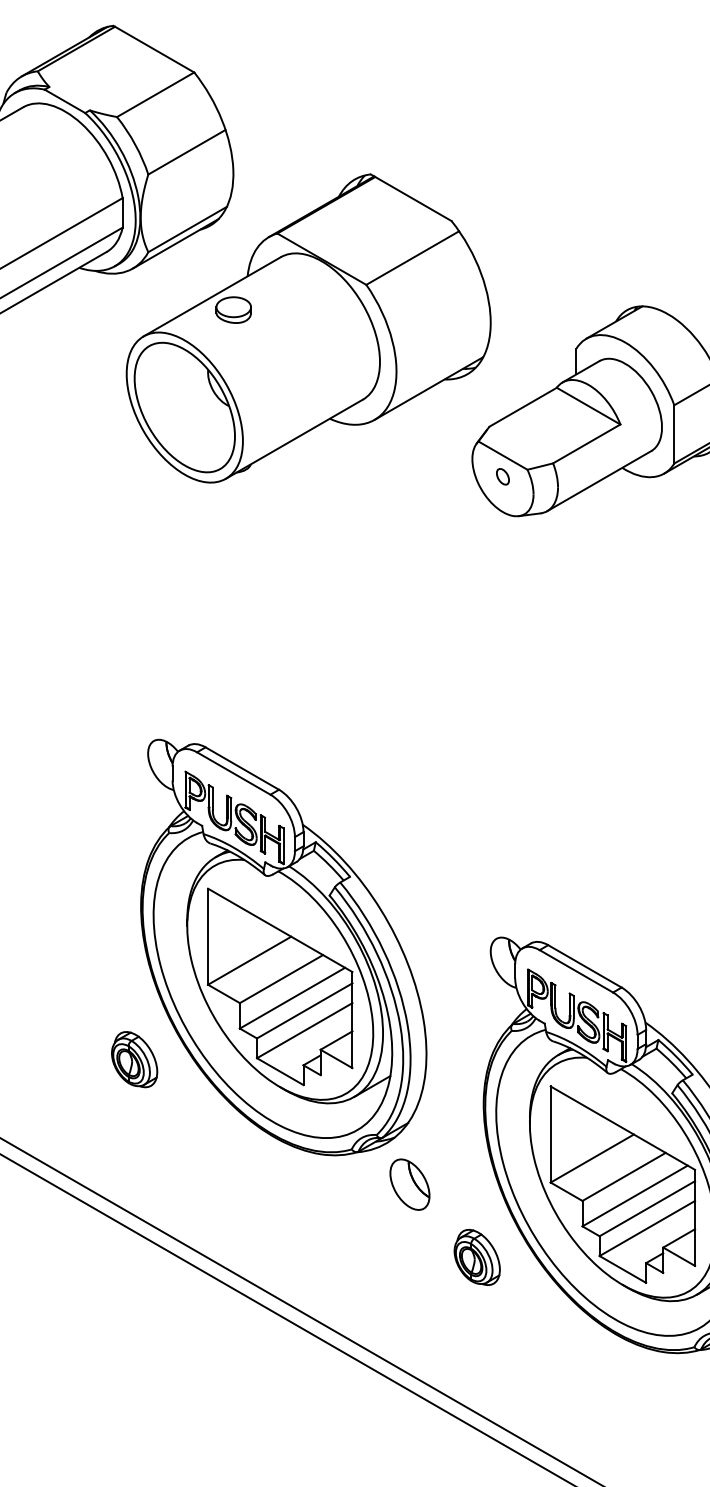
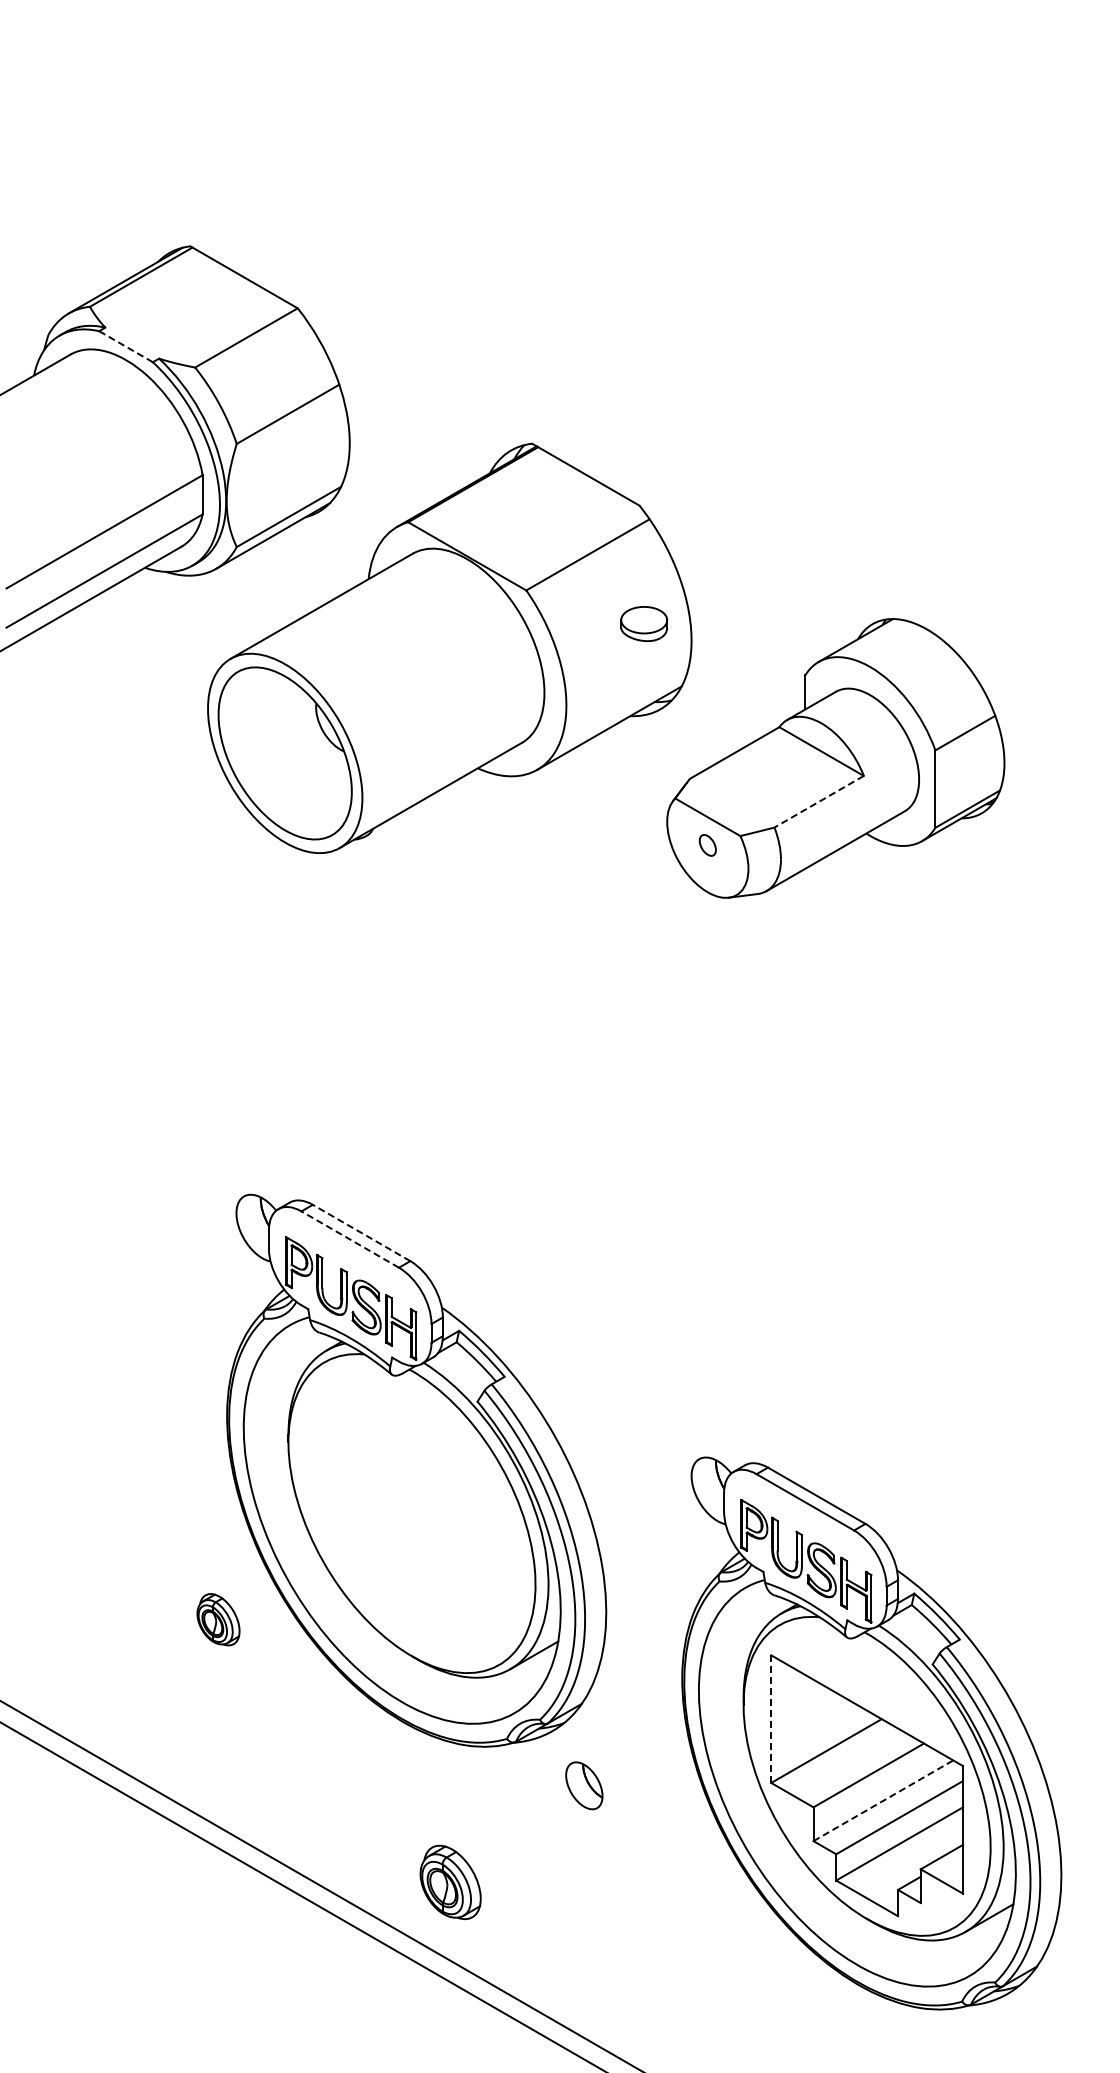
line: (65, 101) -> (126, 346), solid -> dashed
part: (233, 309) -> (644, 623), moved
line: (587, 443) -> (819, 801), solid -> dashed
line: (242, 768) -> (361, 1232), solid -> dashed
line: (233, 773) -> (349, 1239), solid -> dashed
part: (279, 986) -> (411, 1522), removed
part: (134, 1059) -> (218, 1619), size x0.7
line: (550, 1134) -> (771, 1719), solid -> dashed
part: (410, 1184) -> (584, 1785), size x0.7
line: (635, 1195) -> (883, 1800), solid -> dashed
part: (477, 1257) -> (450, 1882), moved

